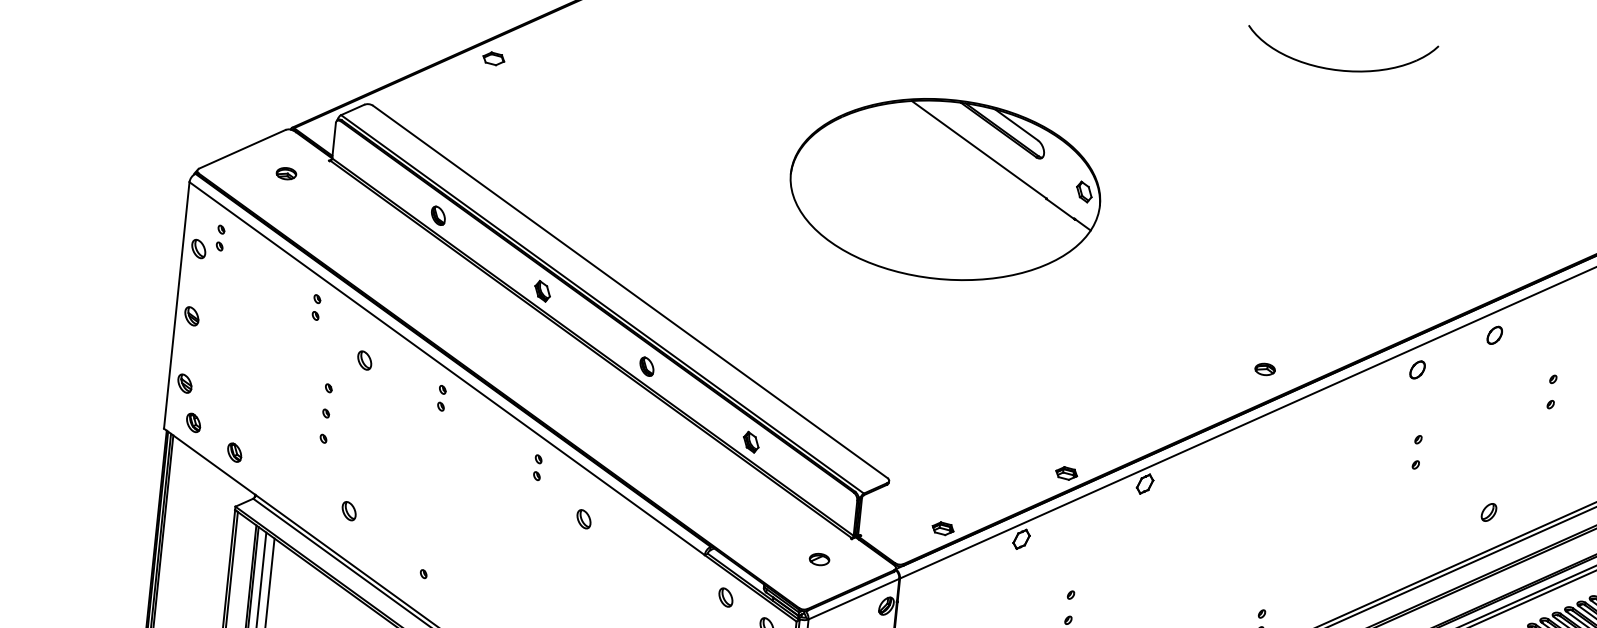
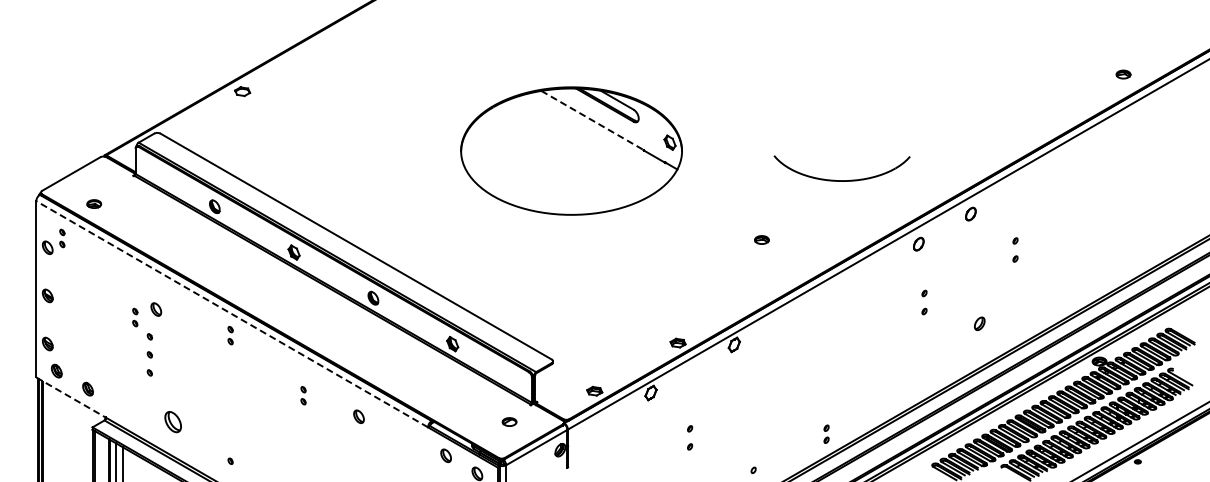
part: (1339, 69) -> (841, 180), moved
line: (980, 149) -> (593, 120), solid -> dashed
part: (286, 172) -> (94, 203), moved
part: (316, 307) -> (135, 317), moved
part: (365, 360) -> (156, 309), moved
line: (446, 368) -> (231, 314), solid -> dashed
part: (1264, 368) -> (761, 239), moved
line: (210, 461) -> (71, 397), solid -> dashed
part: (537, 467) -> (303, 395), moved
part: (349, 511) -> (173, 422), size x1.6
part: (1488, 511) -> (979, 323), moved
part: (583, 518) -> (358, 416), moved

